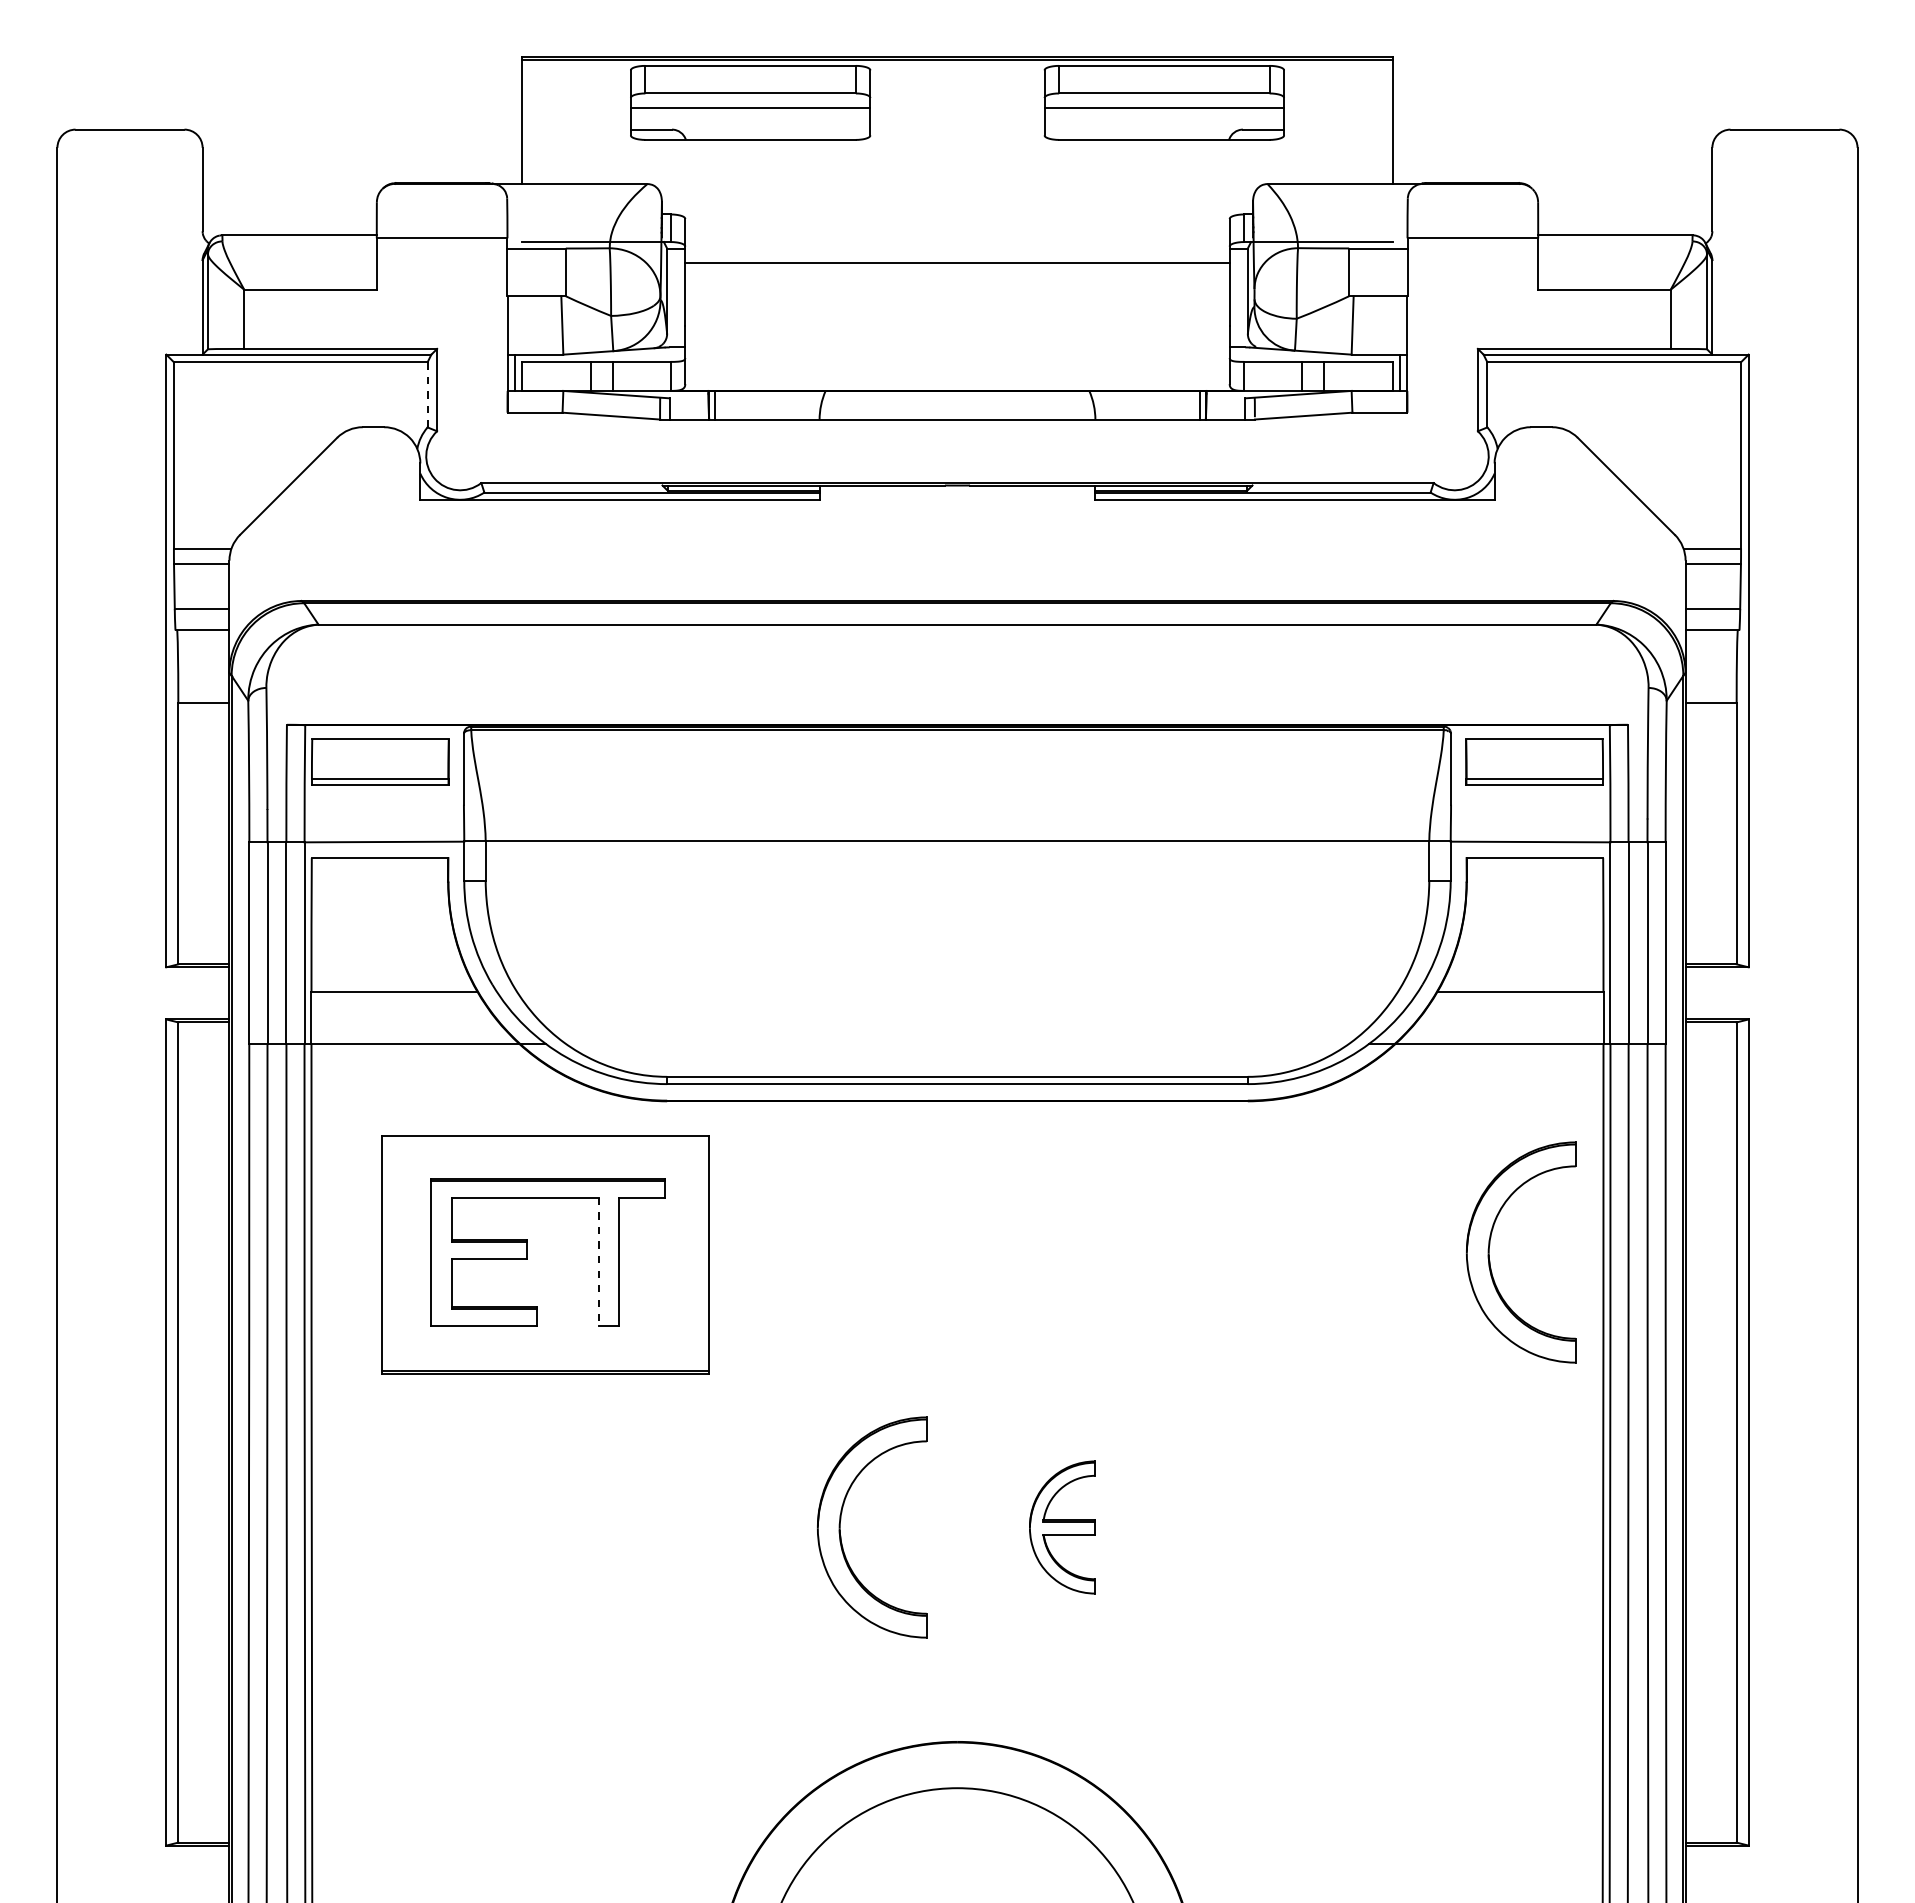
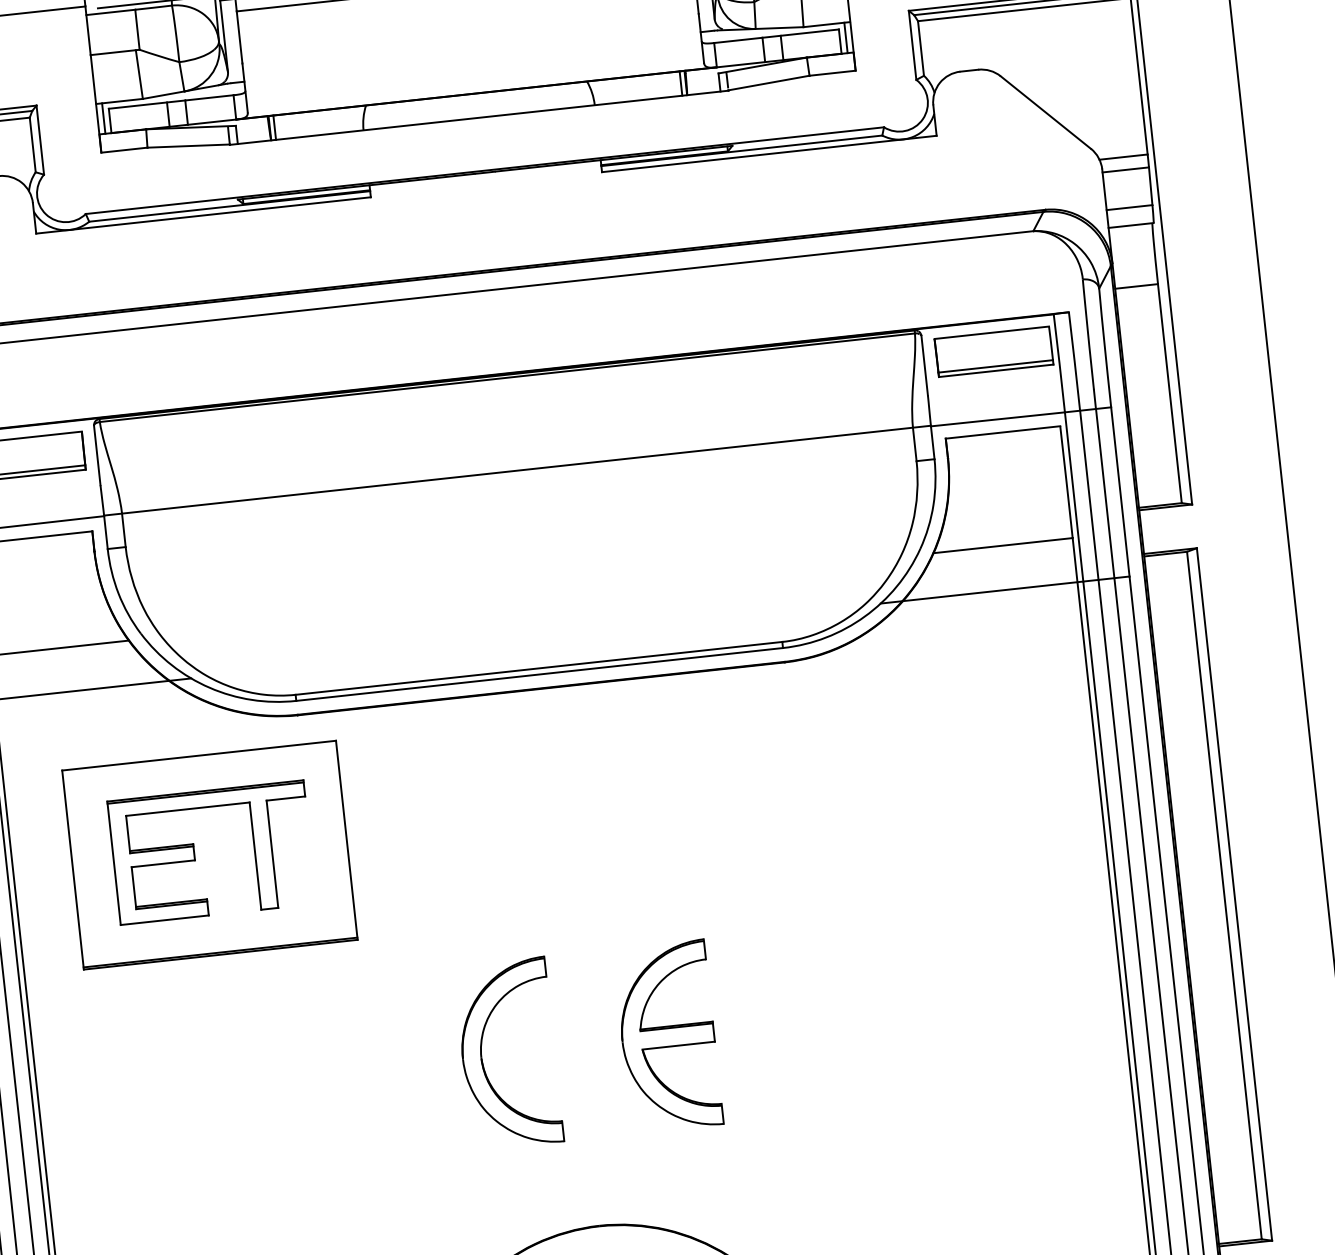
line: (427, 394) -> (32, 144), dashed -> solid
part: (1490, 1245) -> (1001, 761), removed
line: (599, 1261) -> (255, 855), dashed -> solid
part: (1062, 1527) -> (668, 1036), size x1.67

